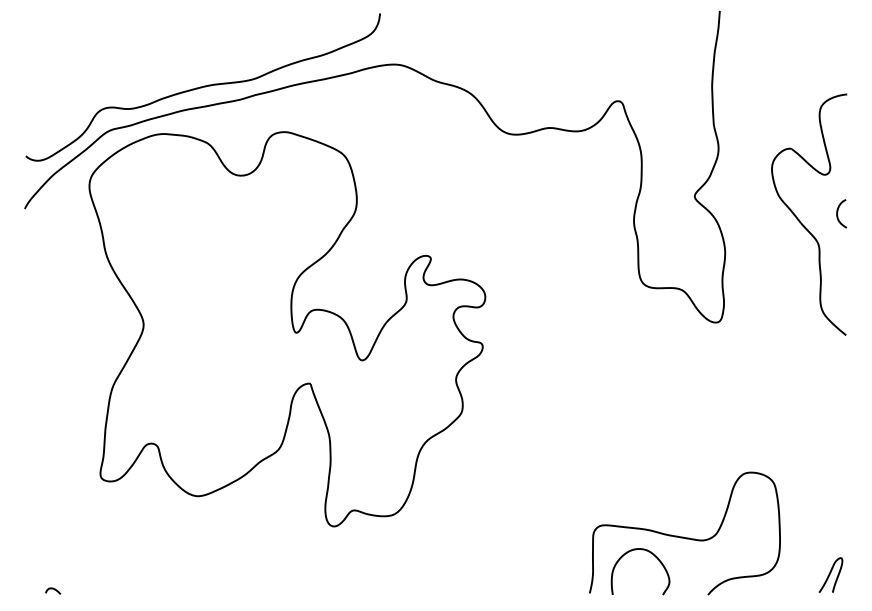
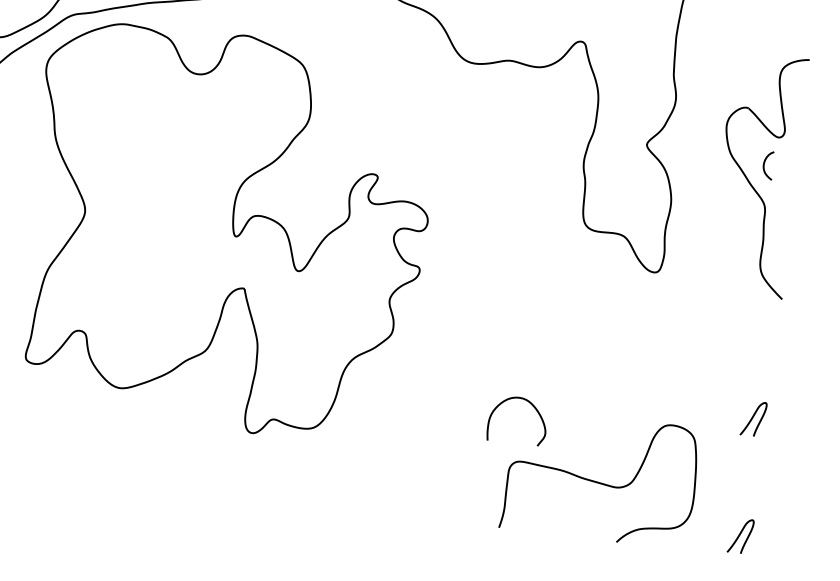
curve: (838, 212) -> (765, 163), moved
curve: (830, 456) -> (753, 418), added
curve: (651, 554) -> (530, 404), moved

